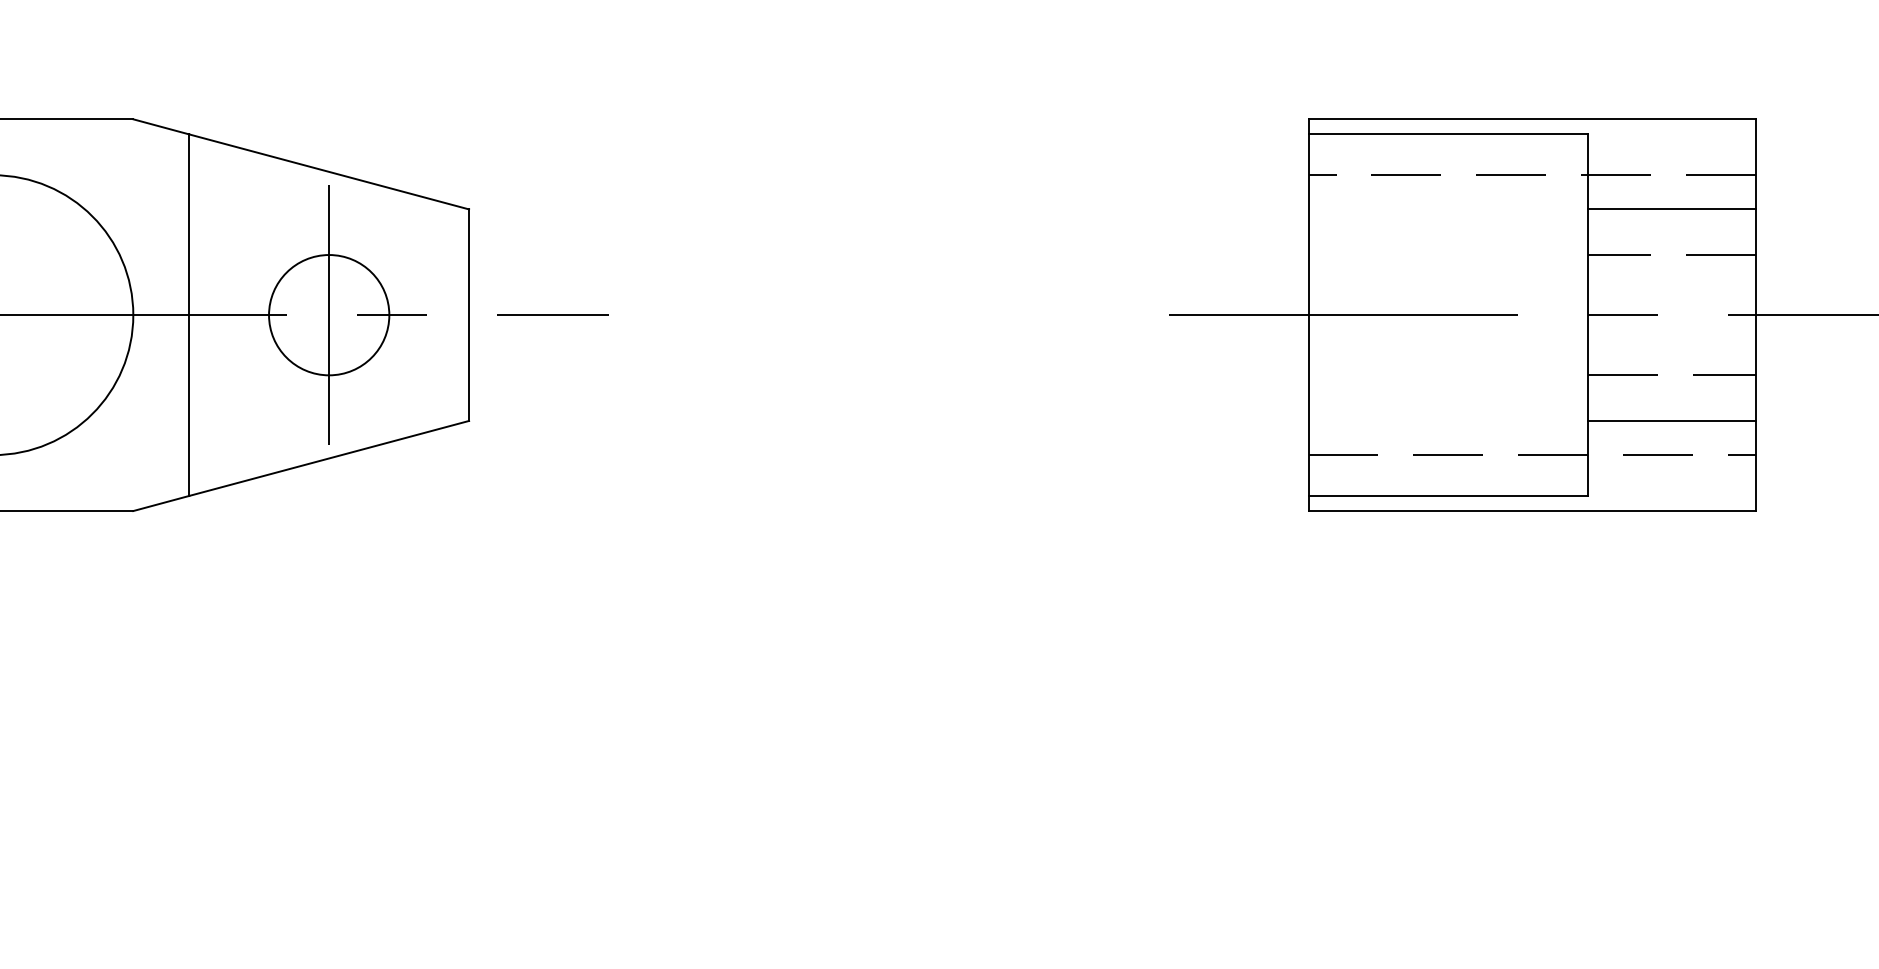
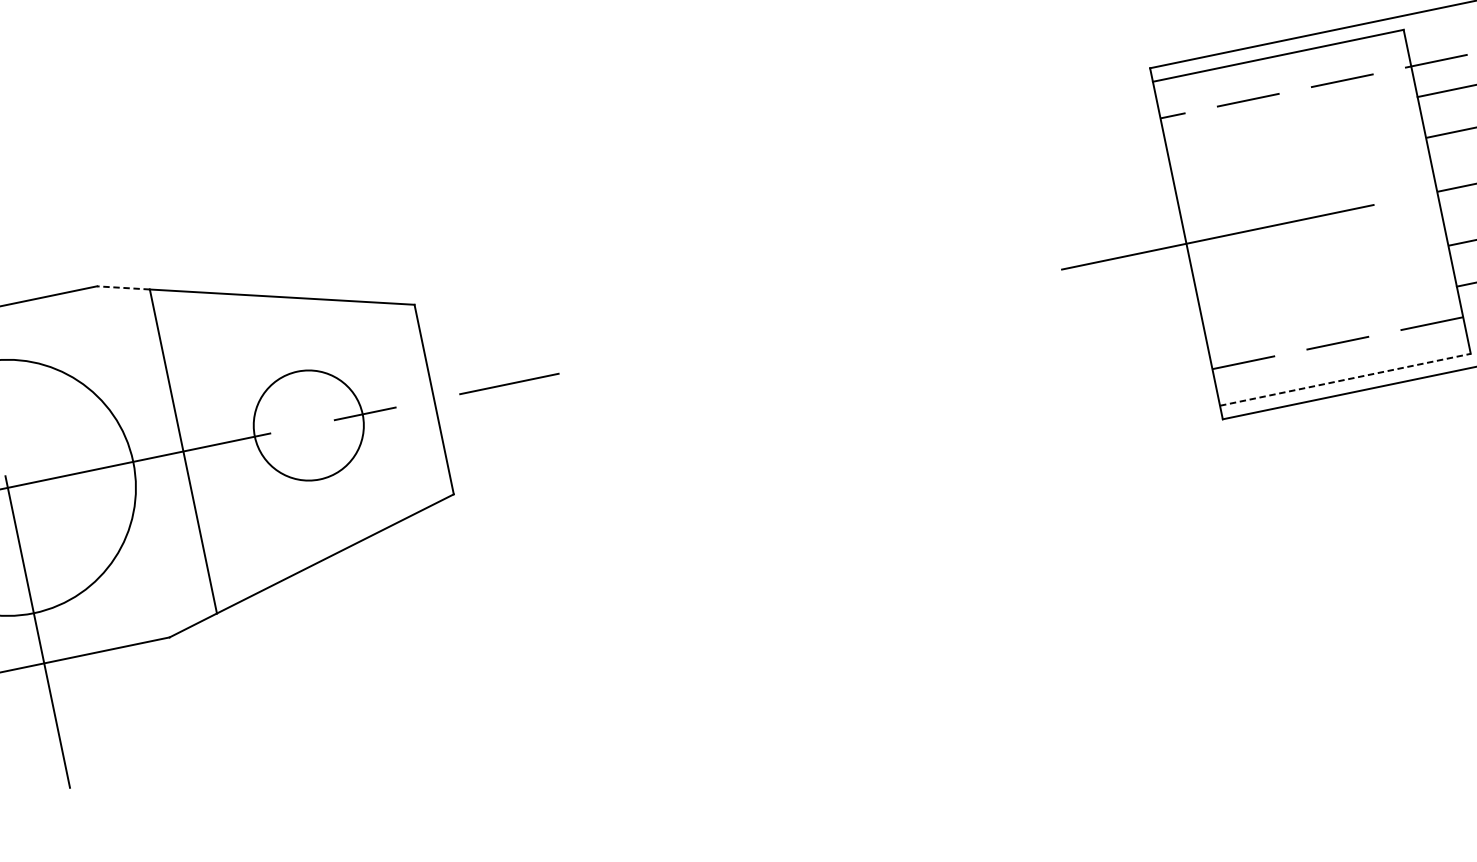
line: (161, 126) -> (123, 287), solid -> dashed
line: (329, 315) -> (309, 425), removed
line: (1448, 495) -> (1345, 379), solid -> dashed

